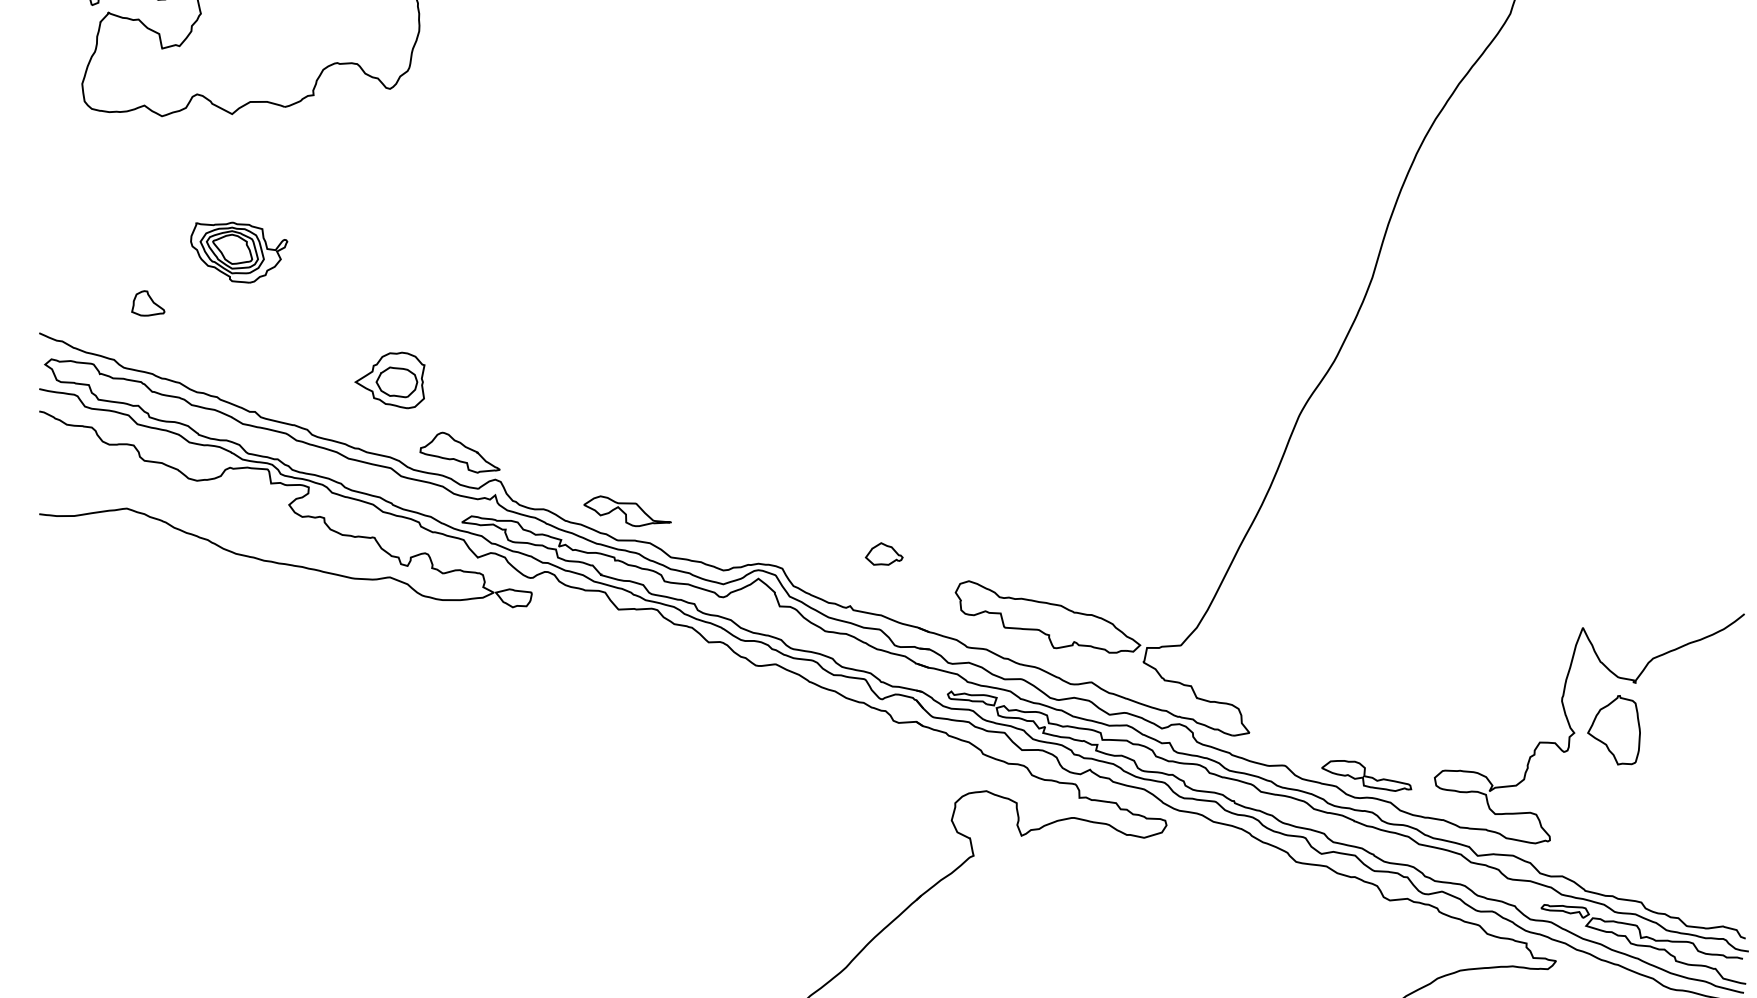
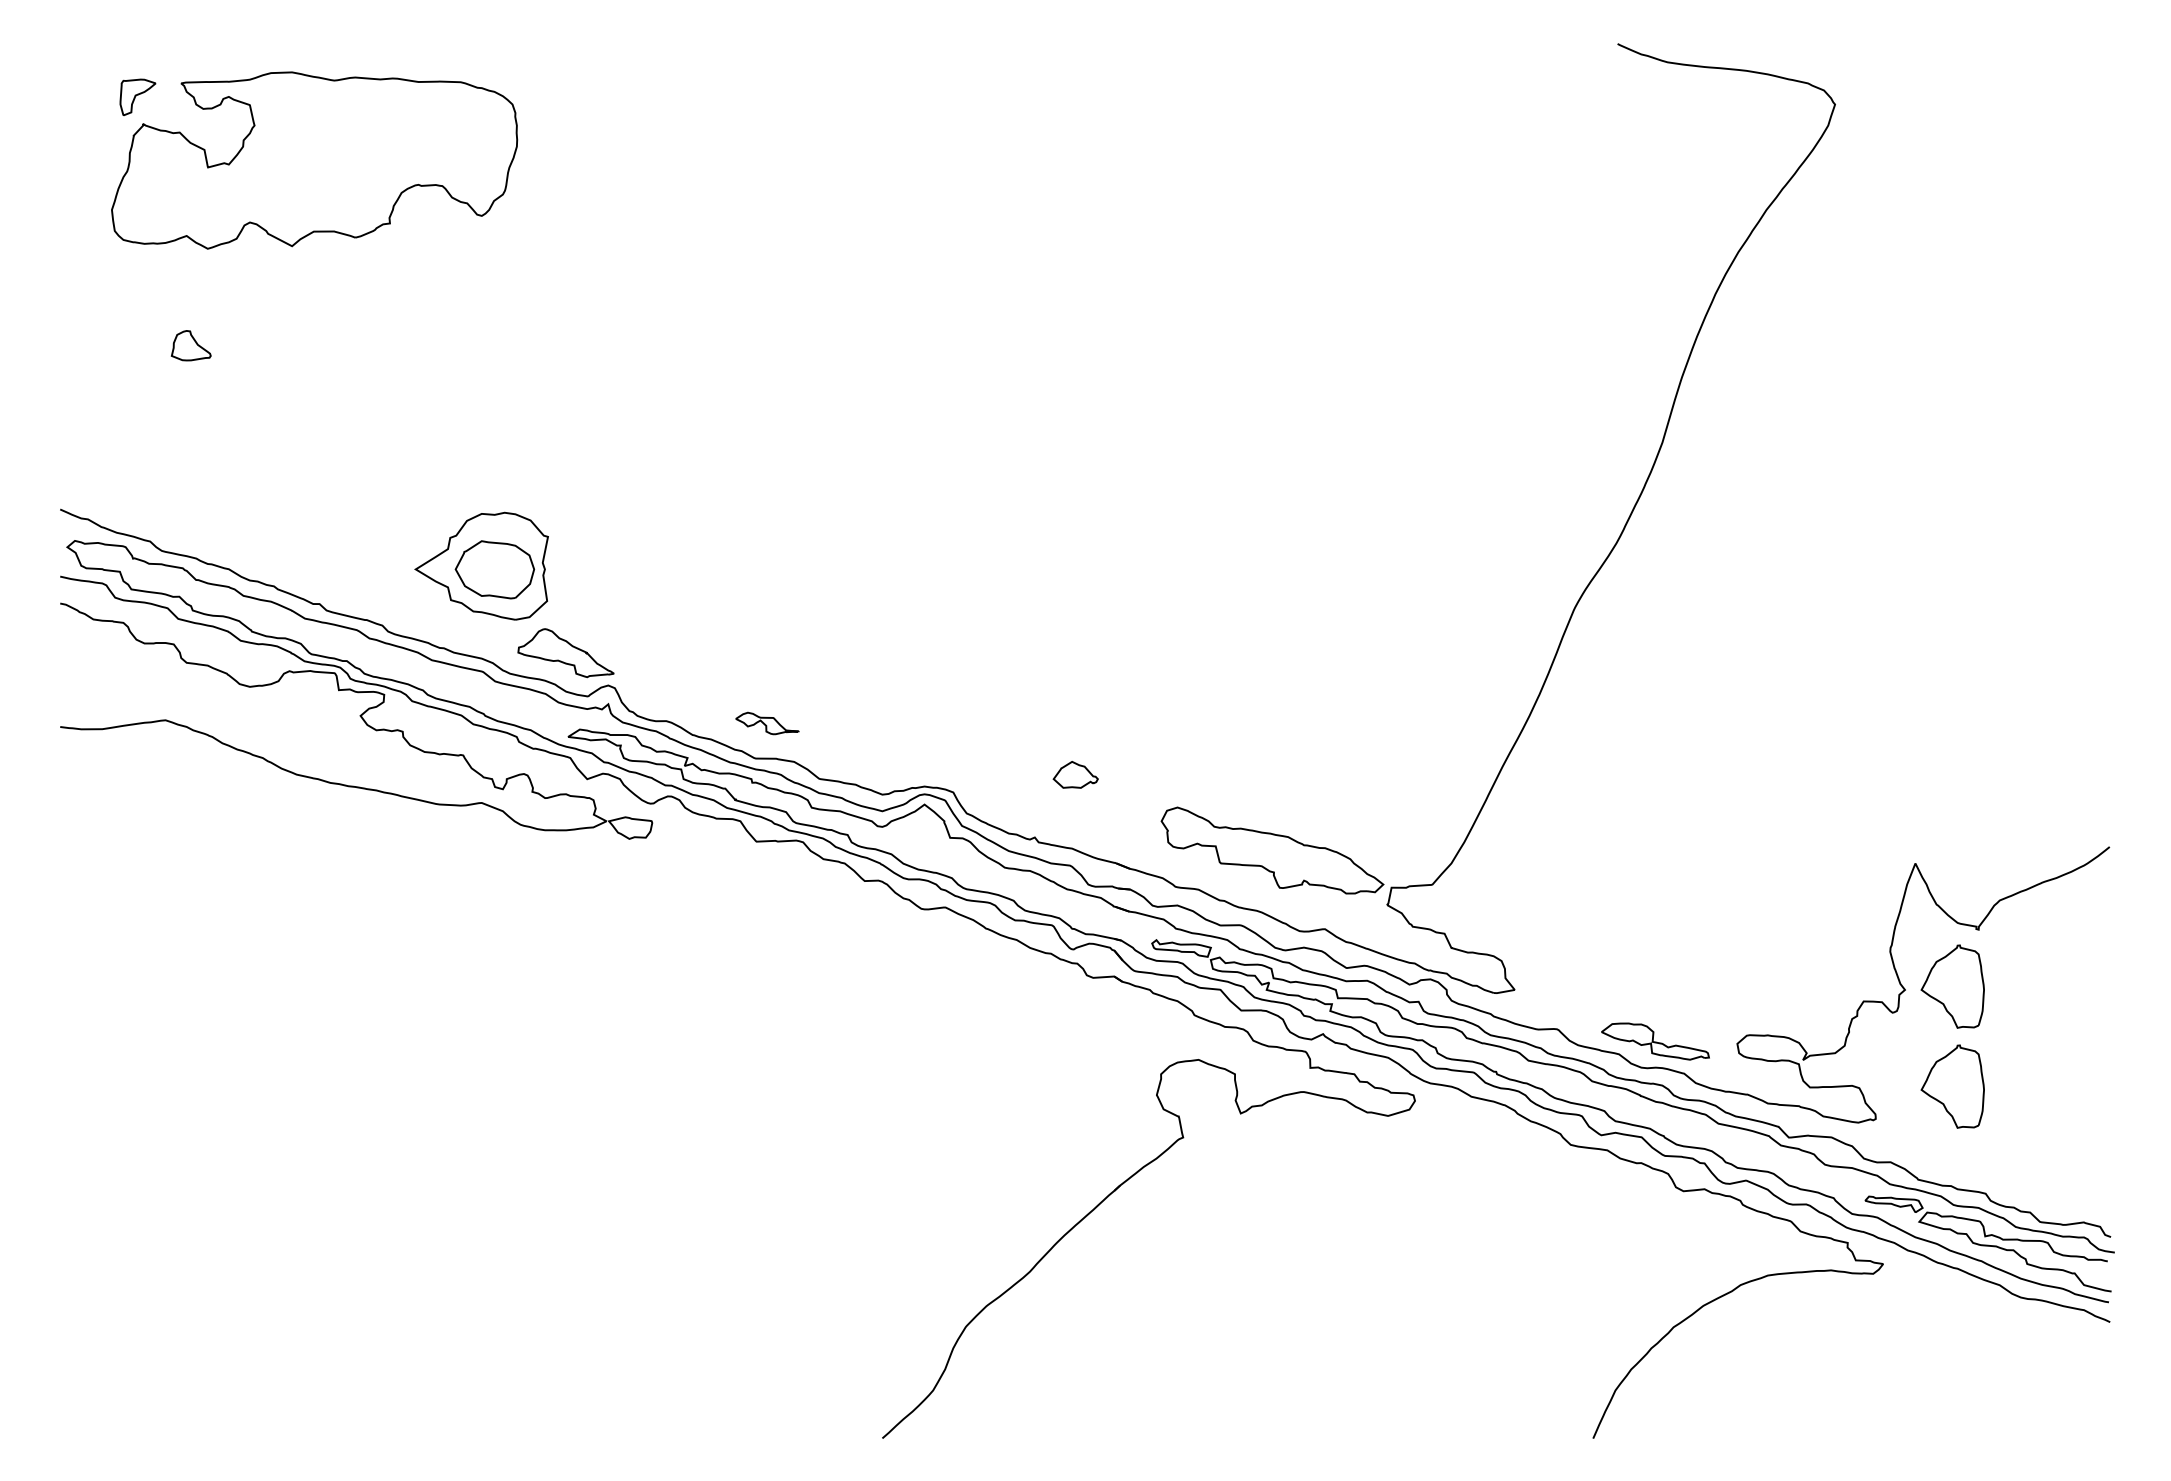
part: (239, 252) -> (300, 412), removed
part: (147, 303) -> (190, 345), moved
part: (389, 380) -> (481, 566), size x1.6
part: (627, 511) -> (767, 723), size x0.6
part: (1613, 813) -> (1952, 1086), added

